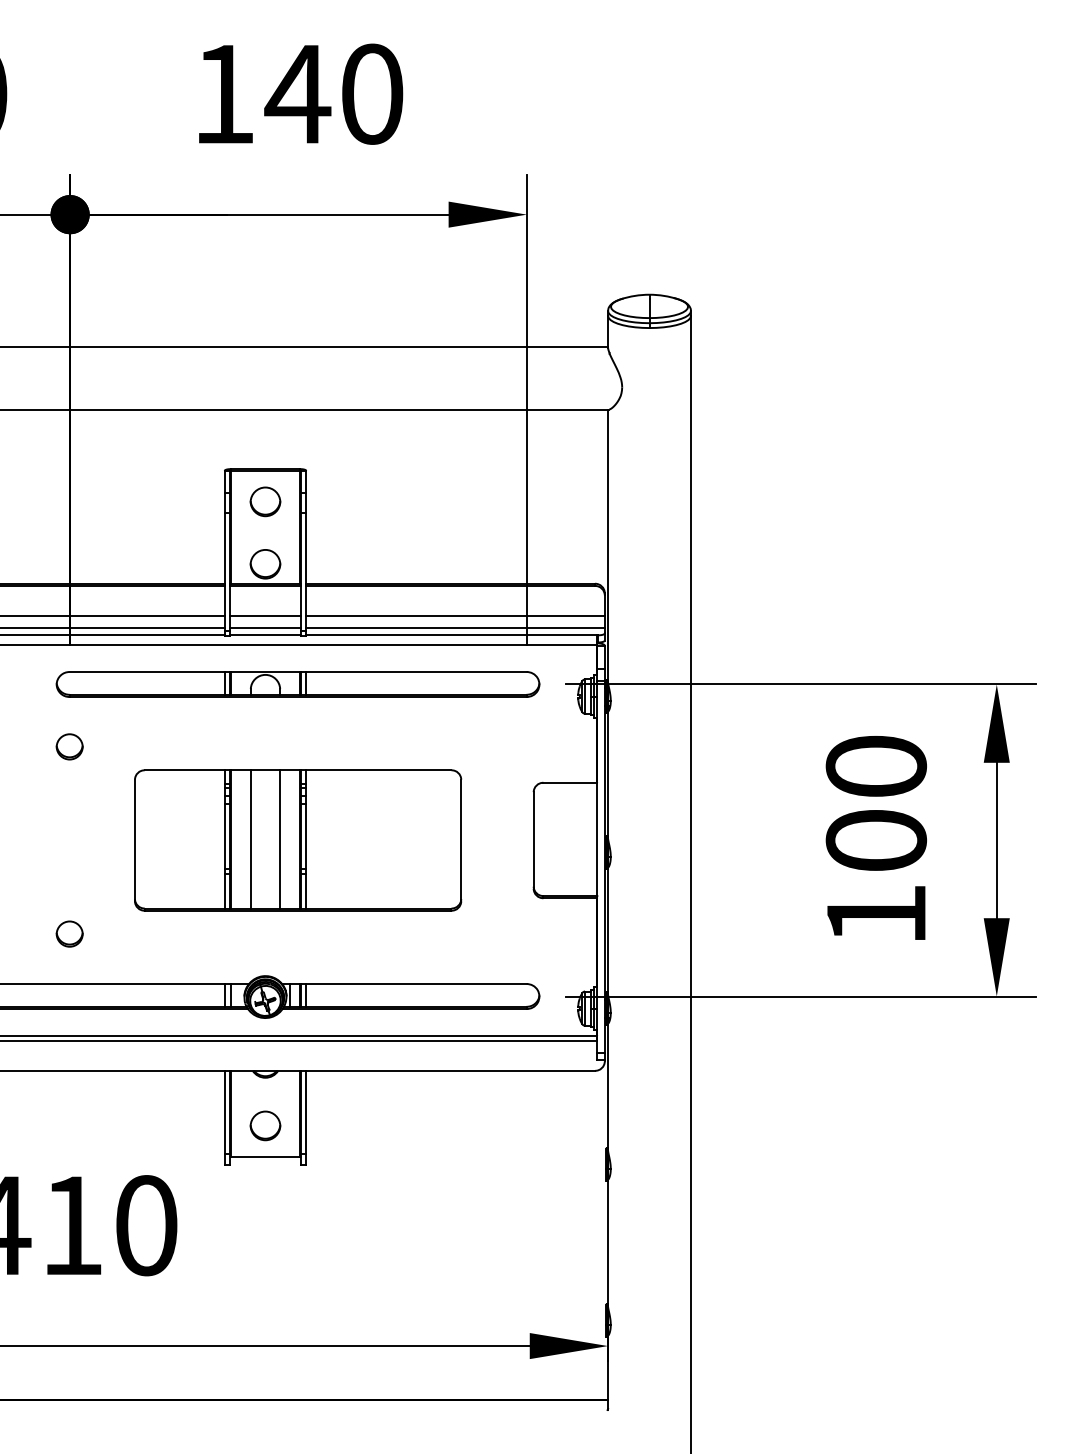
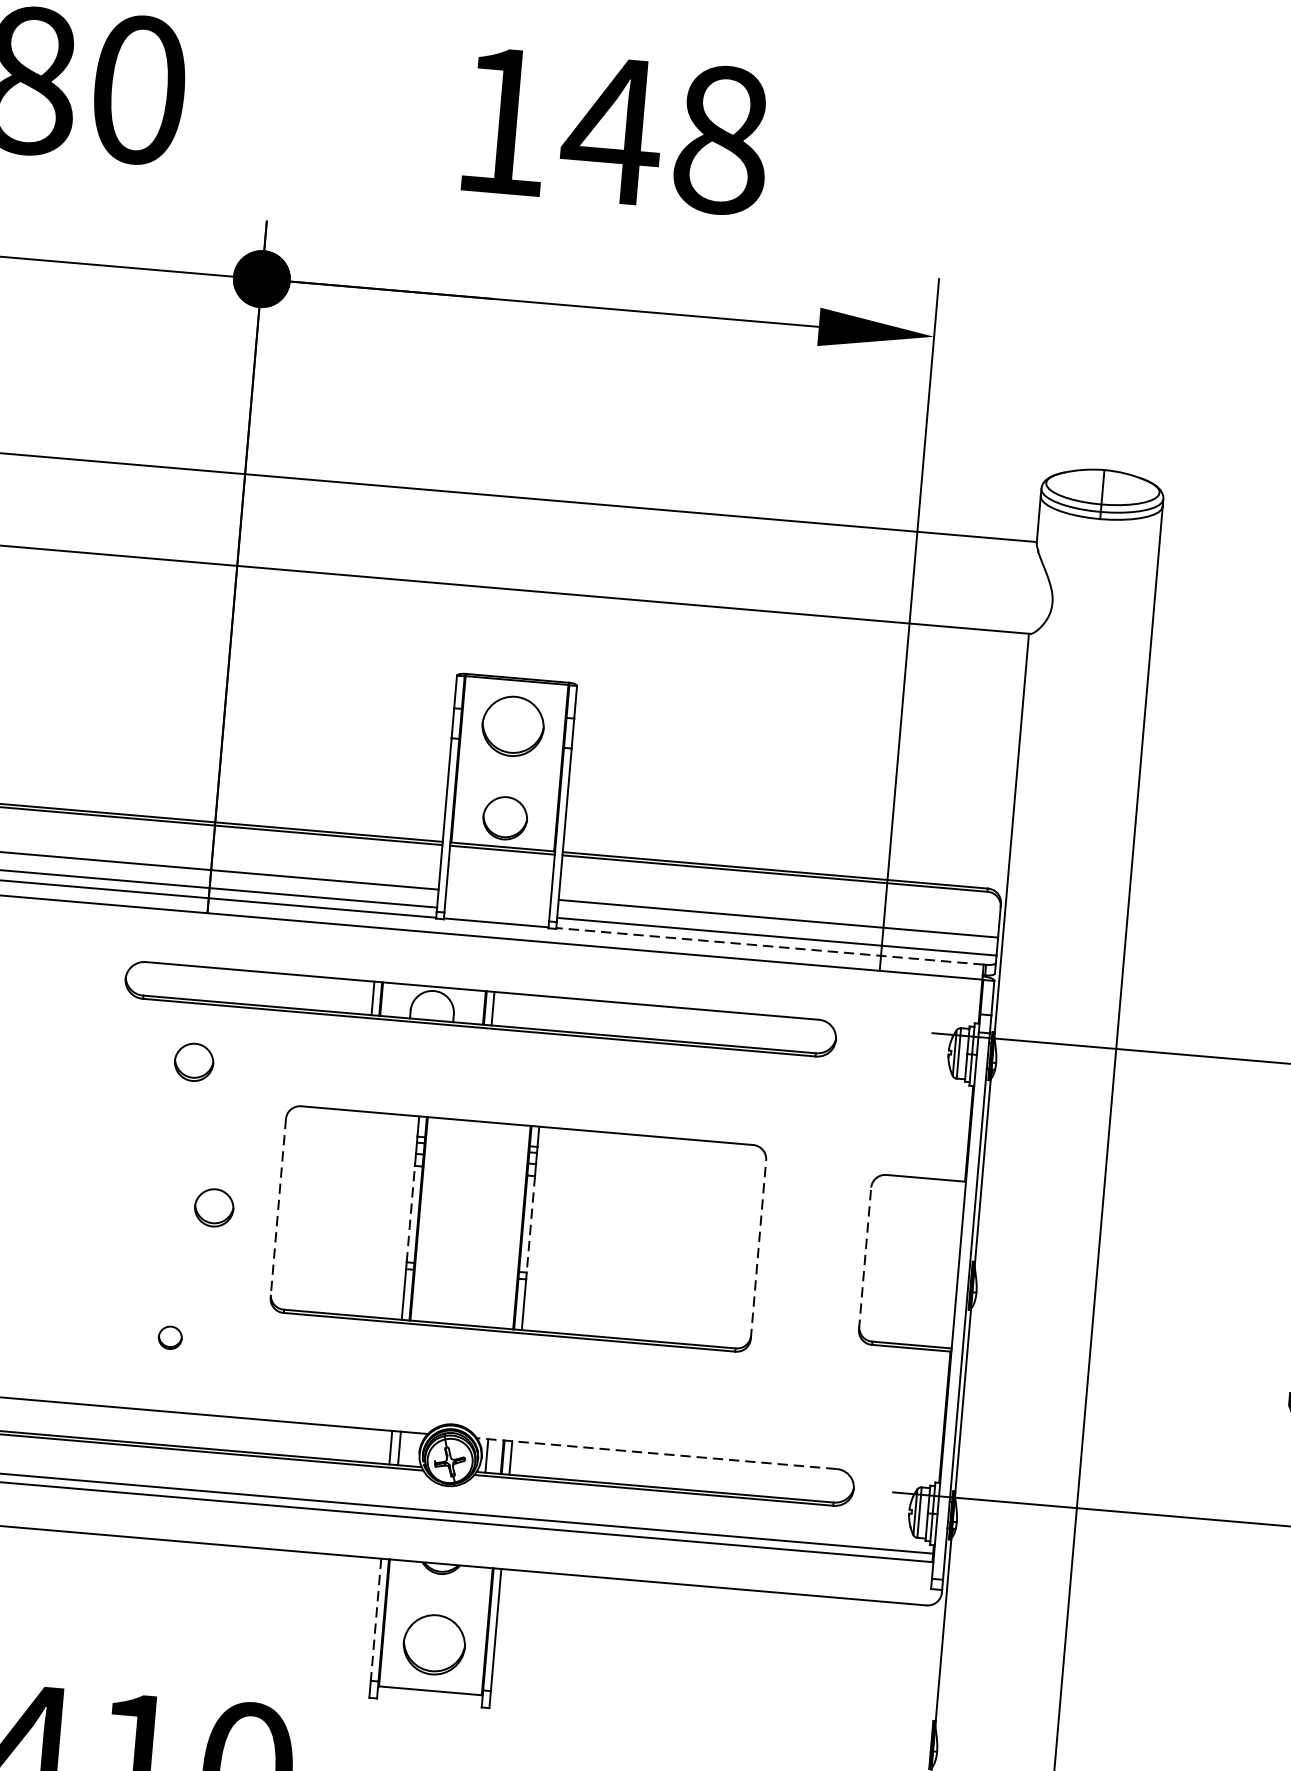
text: (372, 93) -> (722, 138), 140 -> 148
part: (265, 501) -> (513, 725), size x1.4
line: (265, 616) -> (498, 895), removed
line: (265, 628) -> (497, 912), removed
line: (450, 635) -> (768, 946), solid -> dashed
part: (297, 684) -> (479, 1009), moved
line: (224, 836) -> (410, 1213), solid -> dashed
line: (306, 836) -> (531, 1224), solid -> dashed
line: (250, 839) -> (448, 1221), removed
line: (280, 839) -> (492, 1225), removed
line: (134, 840) -> (277, 1208), solid -> dashed
line: (461, 840) -> (758, 1249), solid -> dashed
line: (533, 840) -> (864, 1258), solid -> dashed
part: (91, 843) -> (213, 1207), added
part: (69, 933) -> (170, 1336), size x0.6
line: (403, 984) -> (655, 1454), solid -> dashed
line: (224, 1112) -> (375, 1619), solid -> dashed
part: (265, 1125) -> (434, 1644), size x1.4

